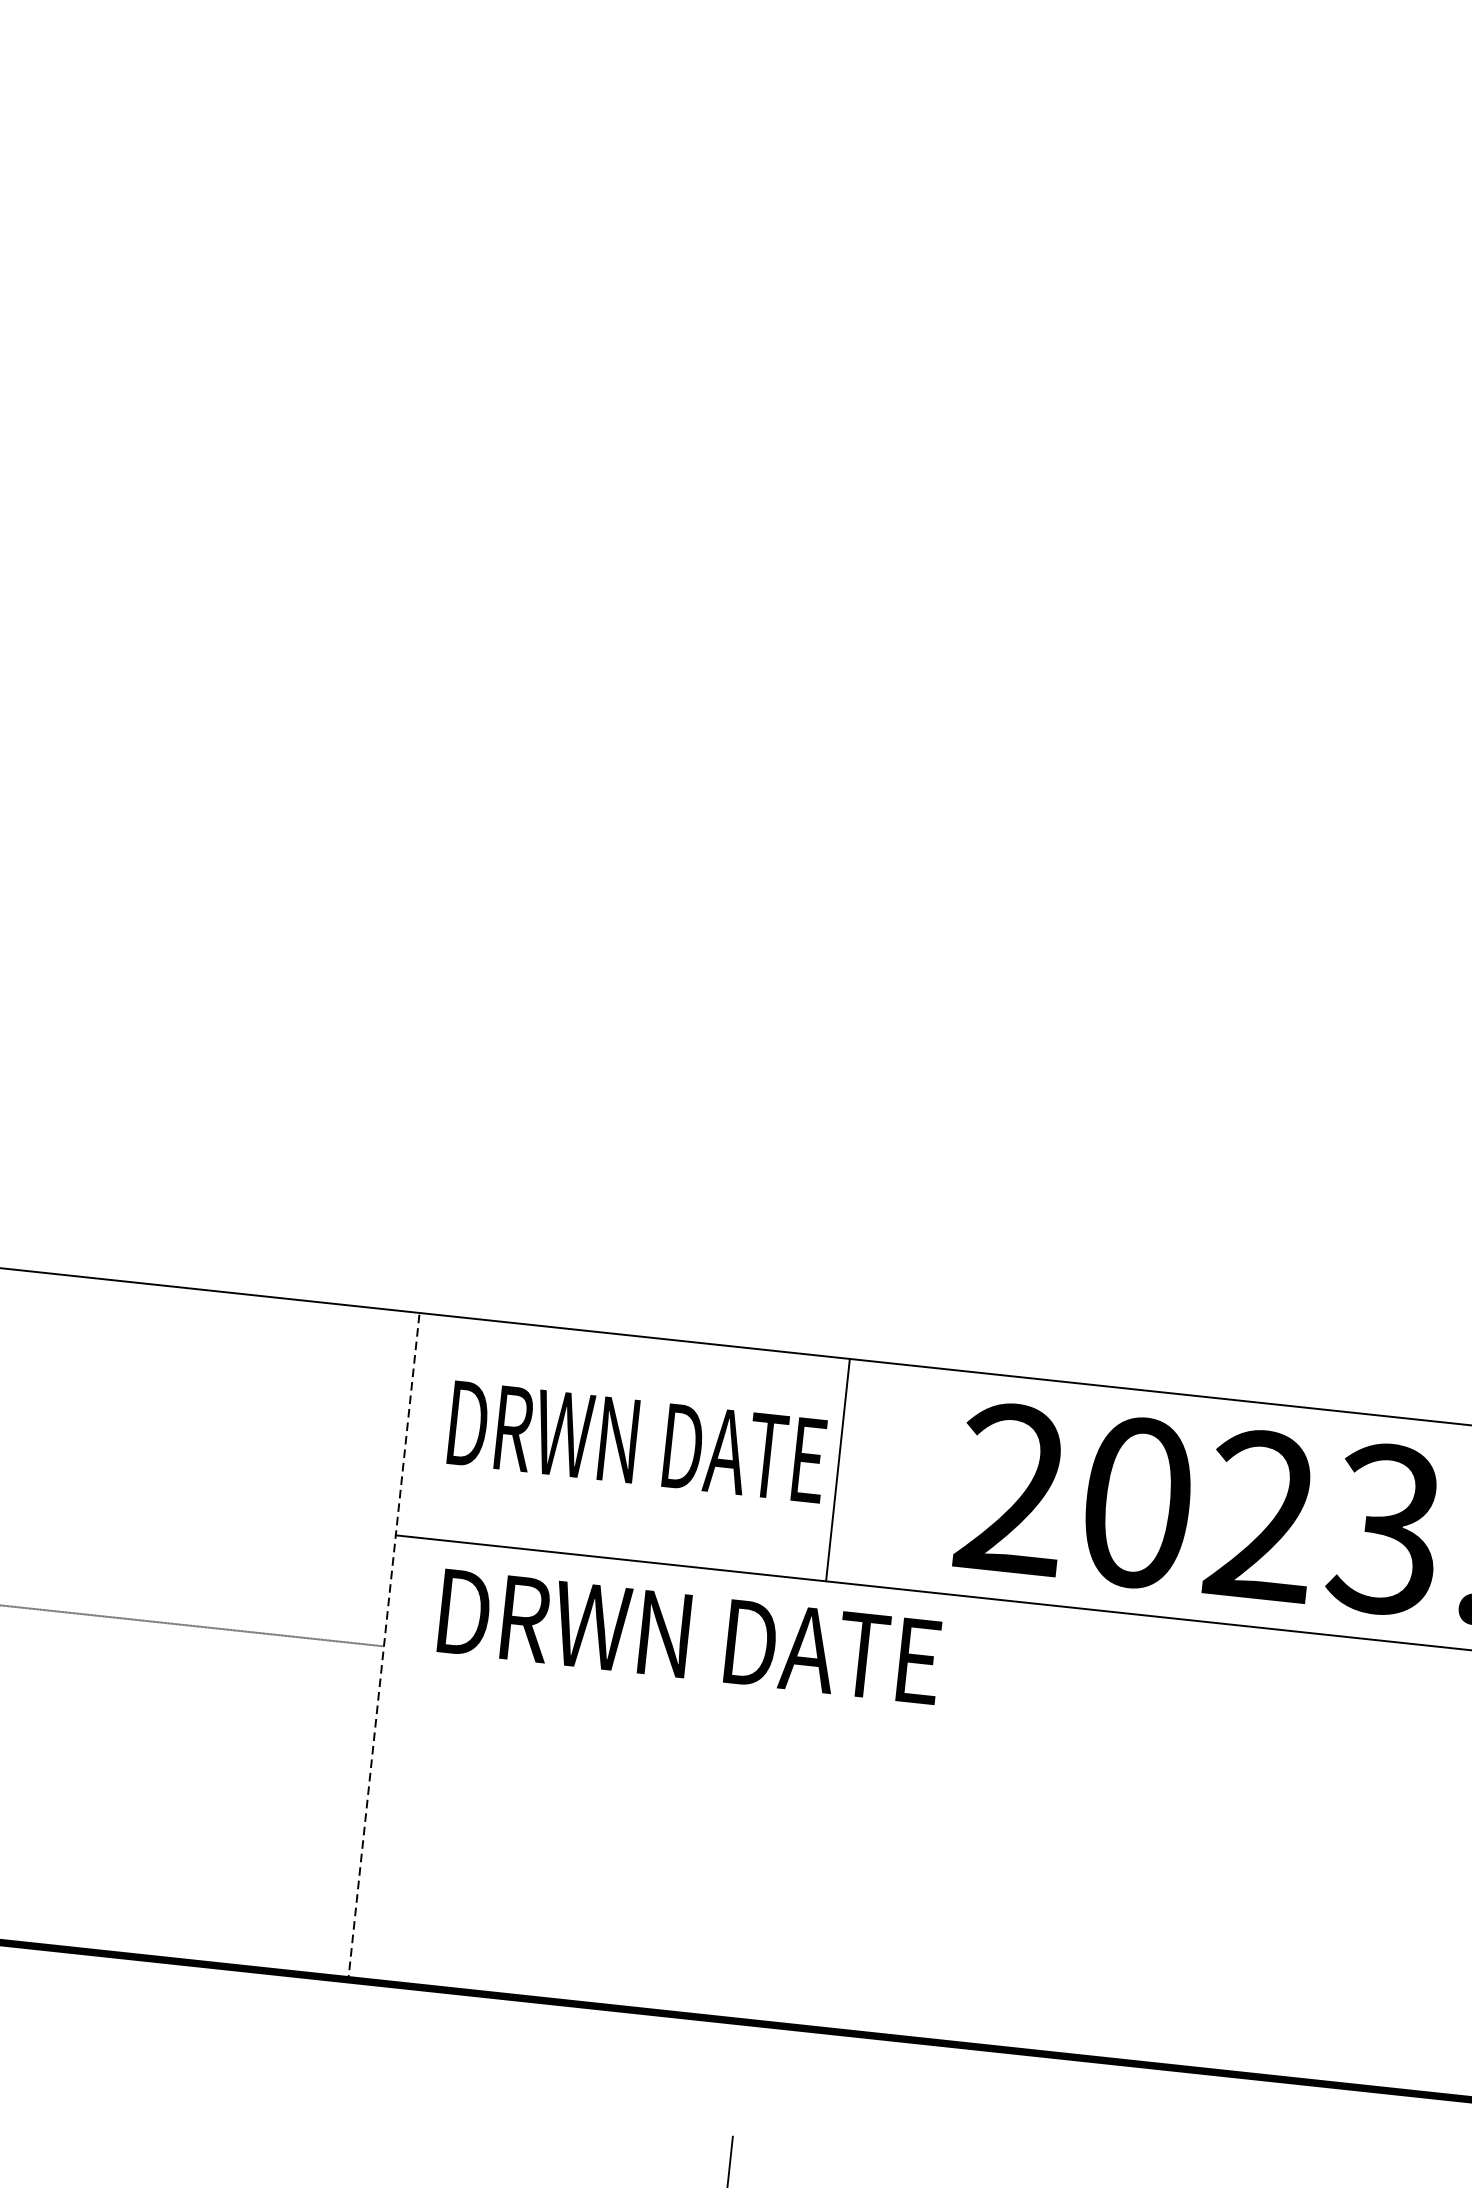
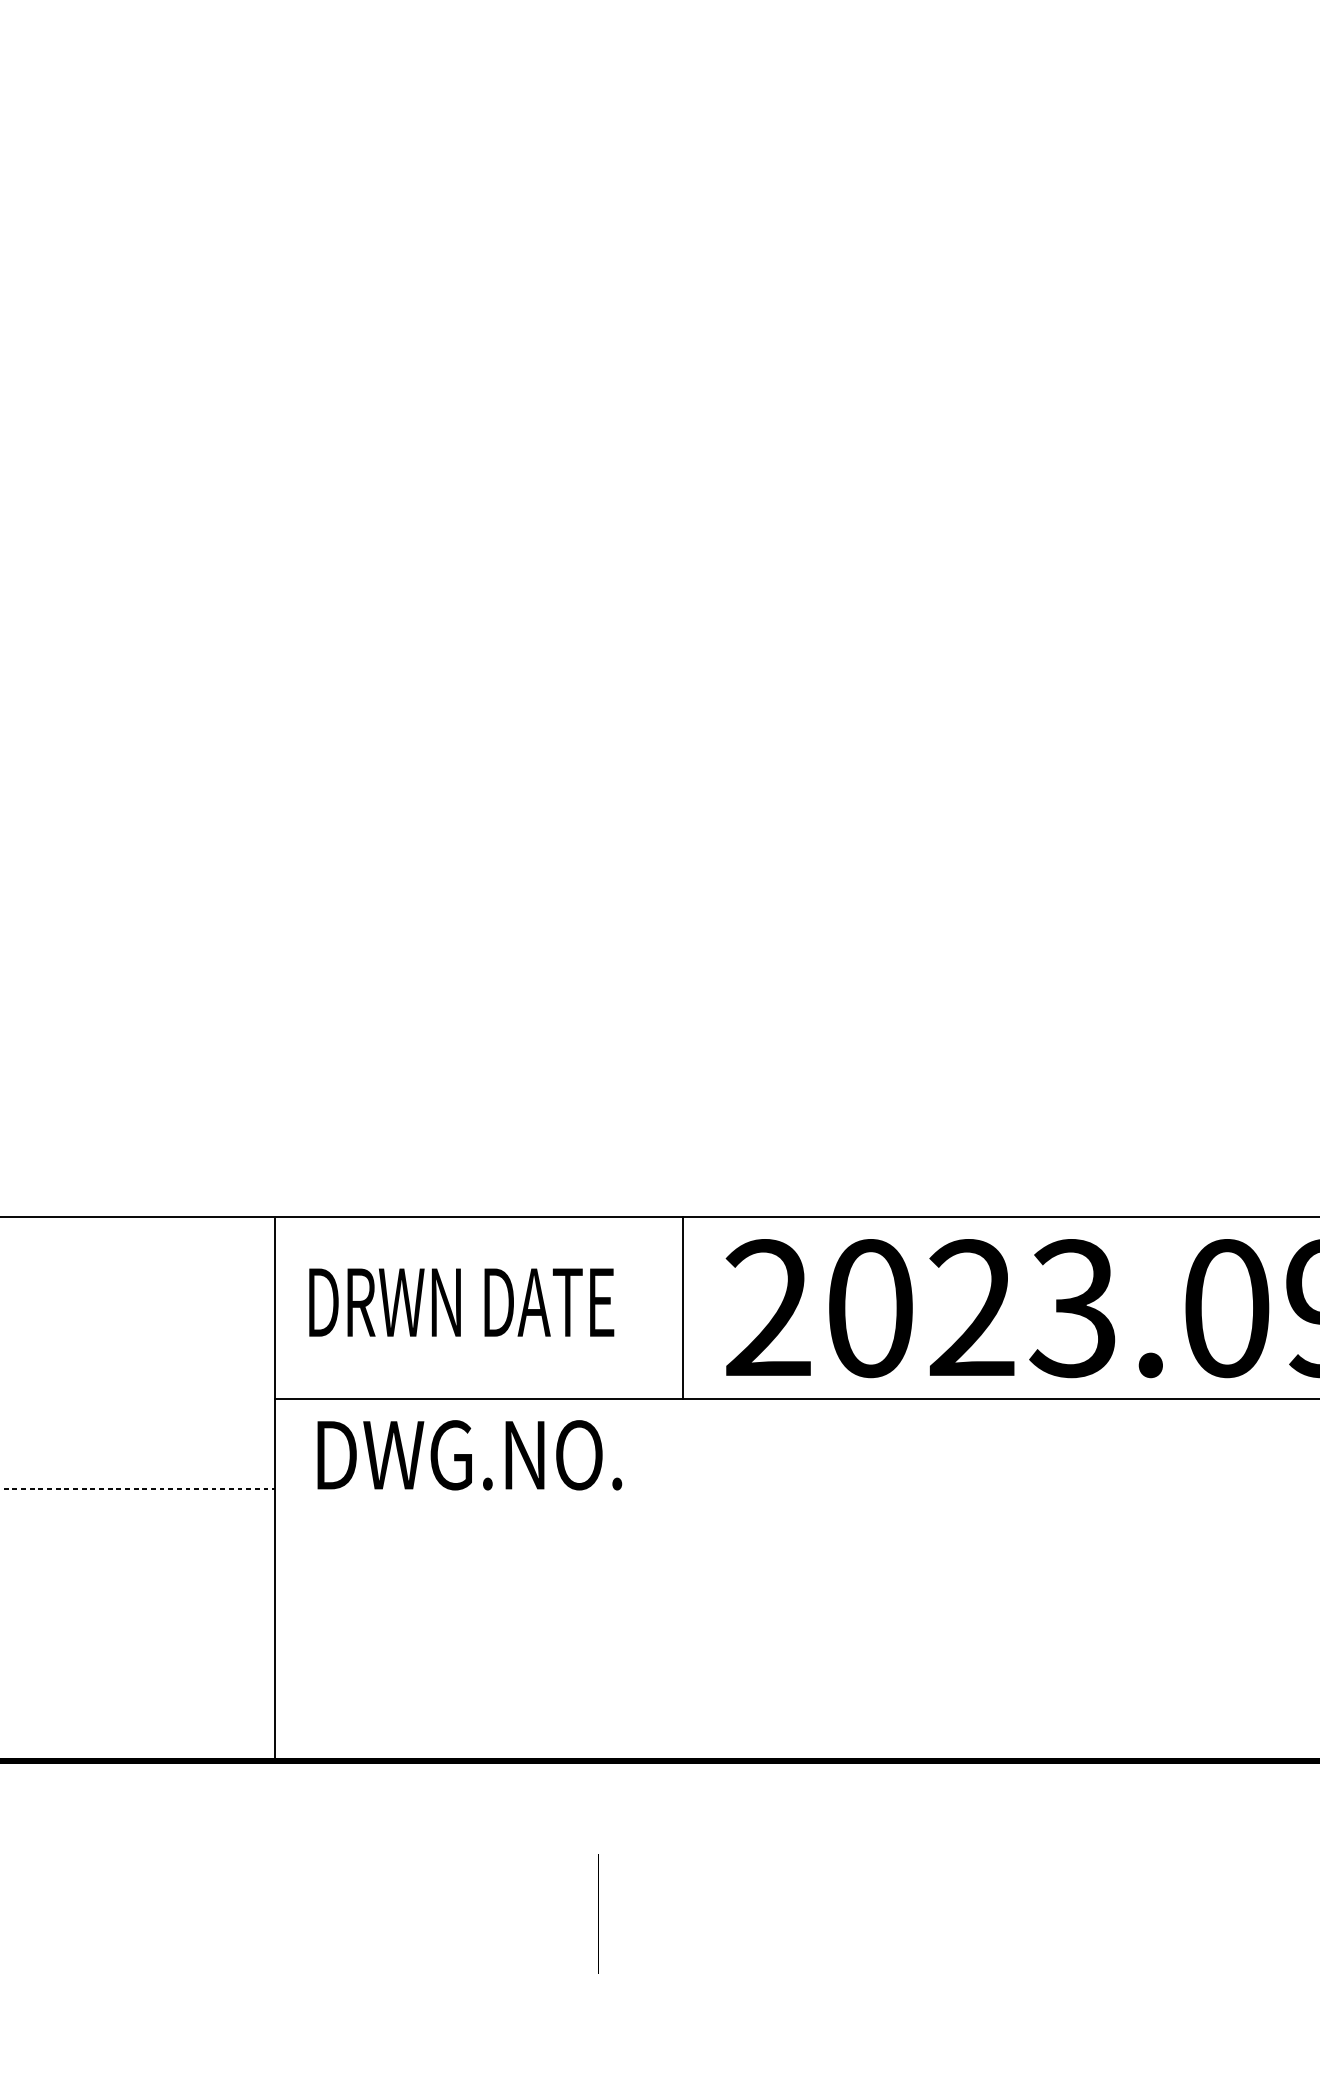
line: (837, 1469) -> (682, 1307), moved
text: (717, 1640) -> (543, 1455), DRWN DATE -> DWG.NO.
line: (383, 1647) -> (274, 1490), dashed -> solid

